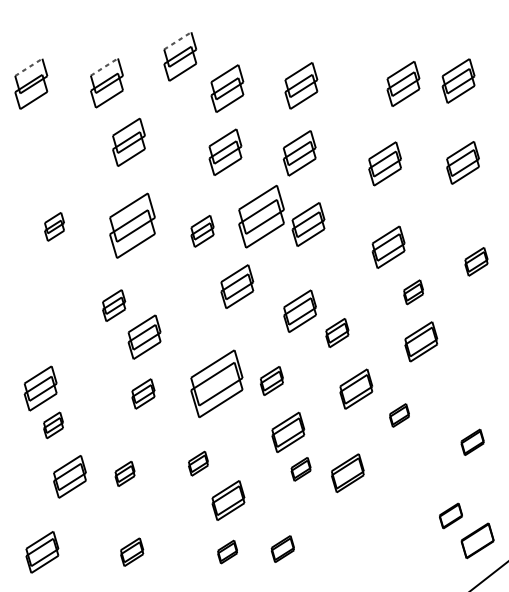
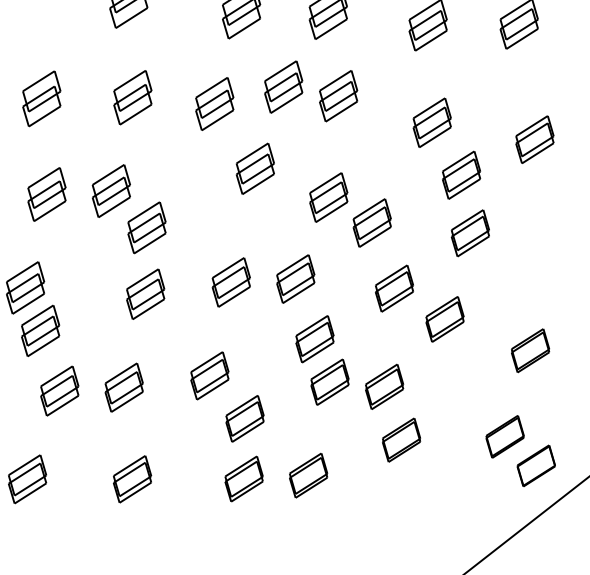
part: (261, 216) -> (283, 86), size x0.71
part: (132, 225) -> (132, 97), size x0.71
part: (54, 226) -> (41, 98), size x1.67
part: (202, 231) -> (214, 104), size x1.43
part: (476, 261) -> (534, 139), size x1.43
part: (413, 292) -> (461, 175), size x1.67
part: (113, 305) -> (110, 190), size x1.43
part: (58, 308) -> (46, 194), added
part: (337, 332) -> (372, 222), size x1.43
part: (271, 380) -> (295, 278), size x1.43
part: (216, 383) -> (231, 281), size x0.62
part: (143, 393) -> (145, 293), size x1.43
part: (399, 415) -> (444, 319), size x1.67
part: (53, 425) -> (40, 331), size x1.67
part: (472, 442) -> (530, 350), size x1.43
part: (198, 463) -> (210, 375), size x1.67
part: (300, 469) -> (329, 382), size x1.67
part: (124, 473) -> (123, 387), size x1.67
part: (450, 515) -> (504, 436), size x1.43
part: (362, 518) -> (401, 439), added
part: (282, 548) -> (308, 474), size x1.43
part: (131, 551) -> (131, 478), size x1.43
part: (227, 551) -> (243, 478), size x1.67

